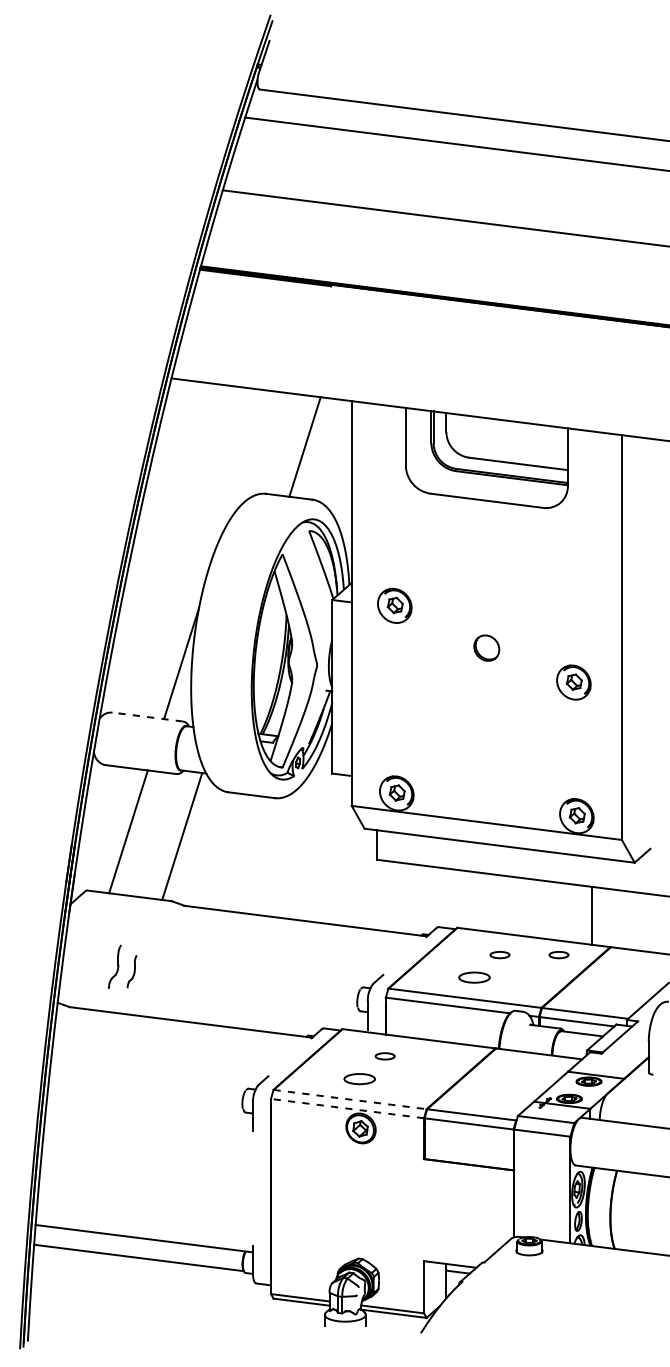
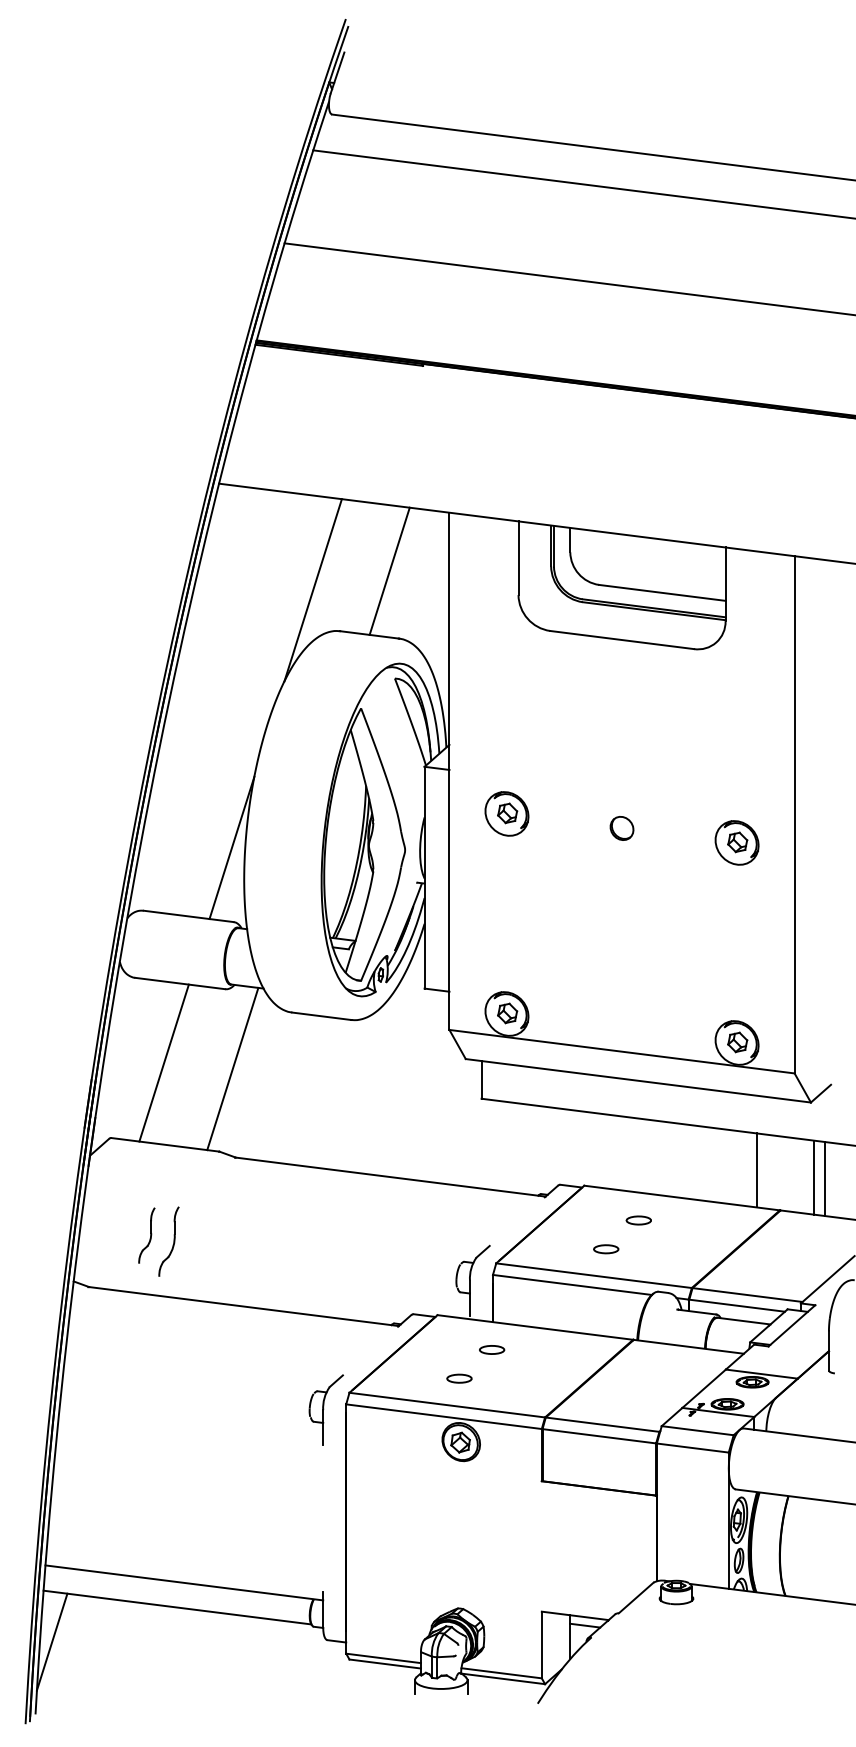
line: (244, 461) -> (312, 589), added
part: (394, 605) -> (506, 813), moved
part: (486, 648) -> (621, 828), size x0.71
part: (573, 682) -> (736, 842), moved
line: (147, 717) -> (188, 916), dashed -> solid
line: (637, 921) -> (814, 1177), added
line: (645, 922) -> (824, 1178), added
part: (558, 955) -> (713, 1221), removed
part: (131, 971) -> (167, 1241), size x1.67
part: (474, 977) -> (606, 1249), size x0.62
part: (359, 1078) -> (459, 1378), size x0.62
line: (350, 1099) -> (447, 1405), dashed -> solid
line: (347, 1108) -> (443, 1416), dashed -> solid
line: (40, 1284) -> (51, 1641), added

